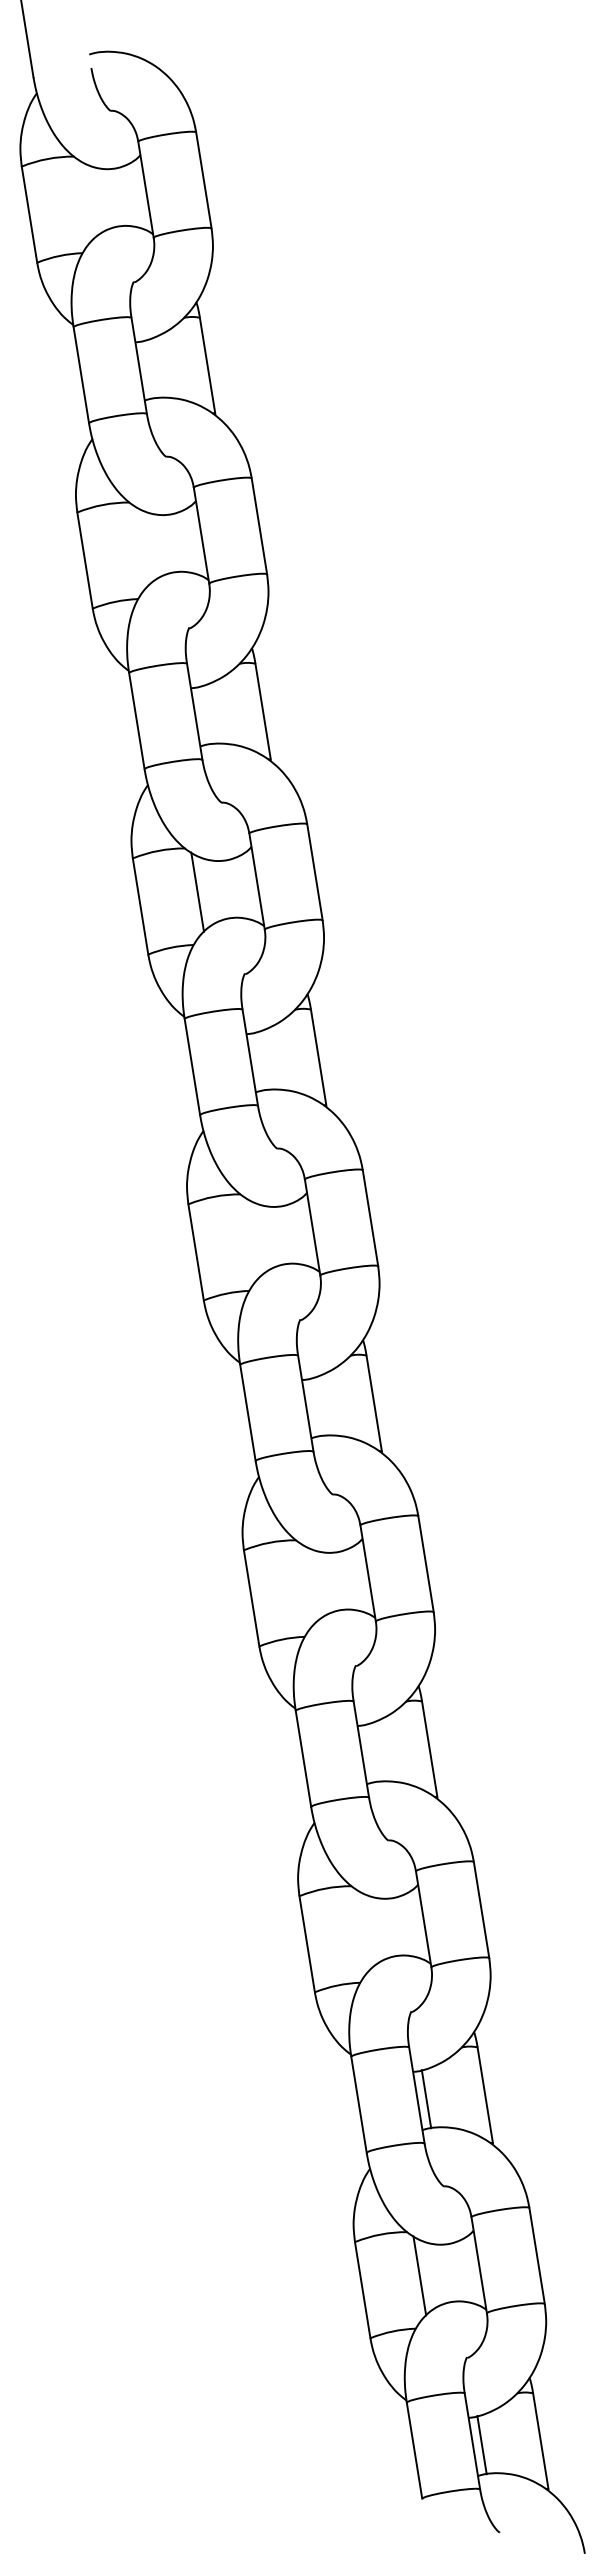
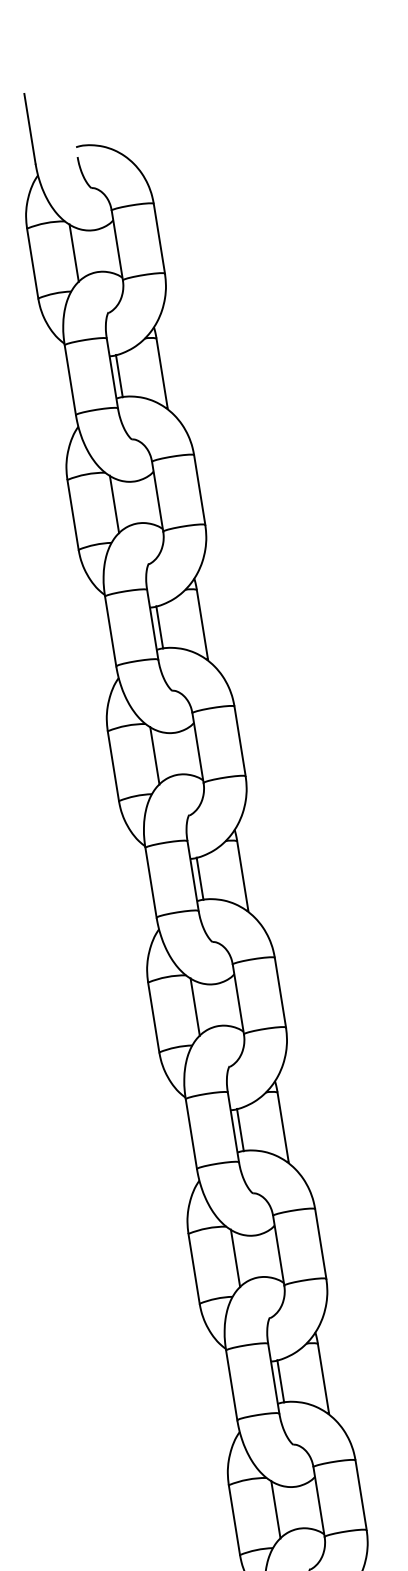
line: (86, 199) -> (74, 252), added
line: (148, 369) -> (119, 376), added
line: (141, 545) -> (114, 503), added
line: (204, 715) -> (159, 627), added
line: (259, 1061) -> (199, 878), added
line: (252, 1237) -> (194, 1006), added
line: (315, 1407) -> (240, 1130), added
line: (308, 1583) -> (235, 1258), added
line: (370, 1753) -> (280, 1381), added
line: (363, 1929) -> (275, 1509), added

